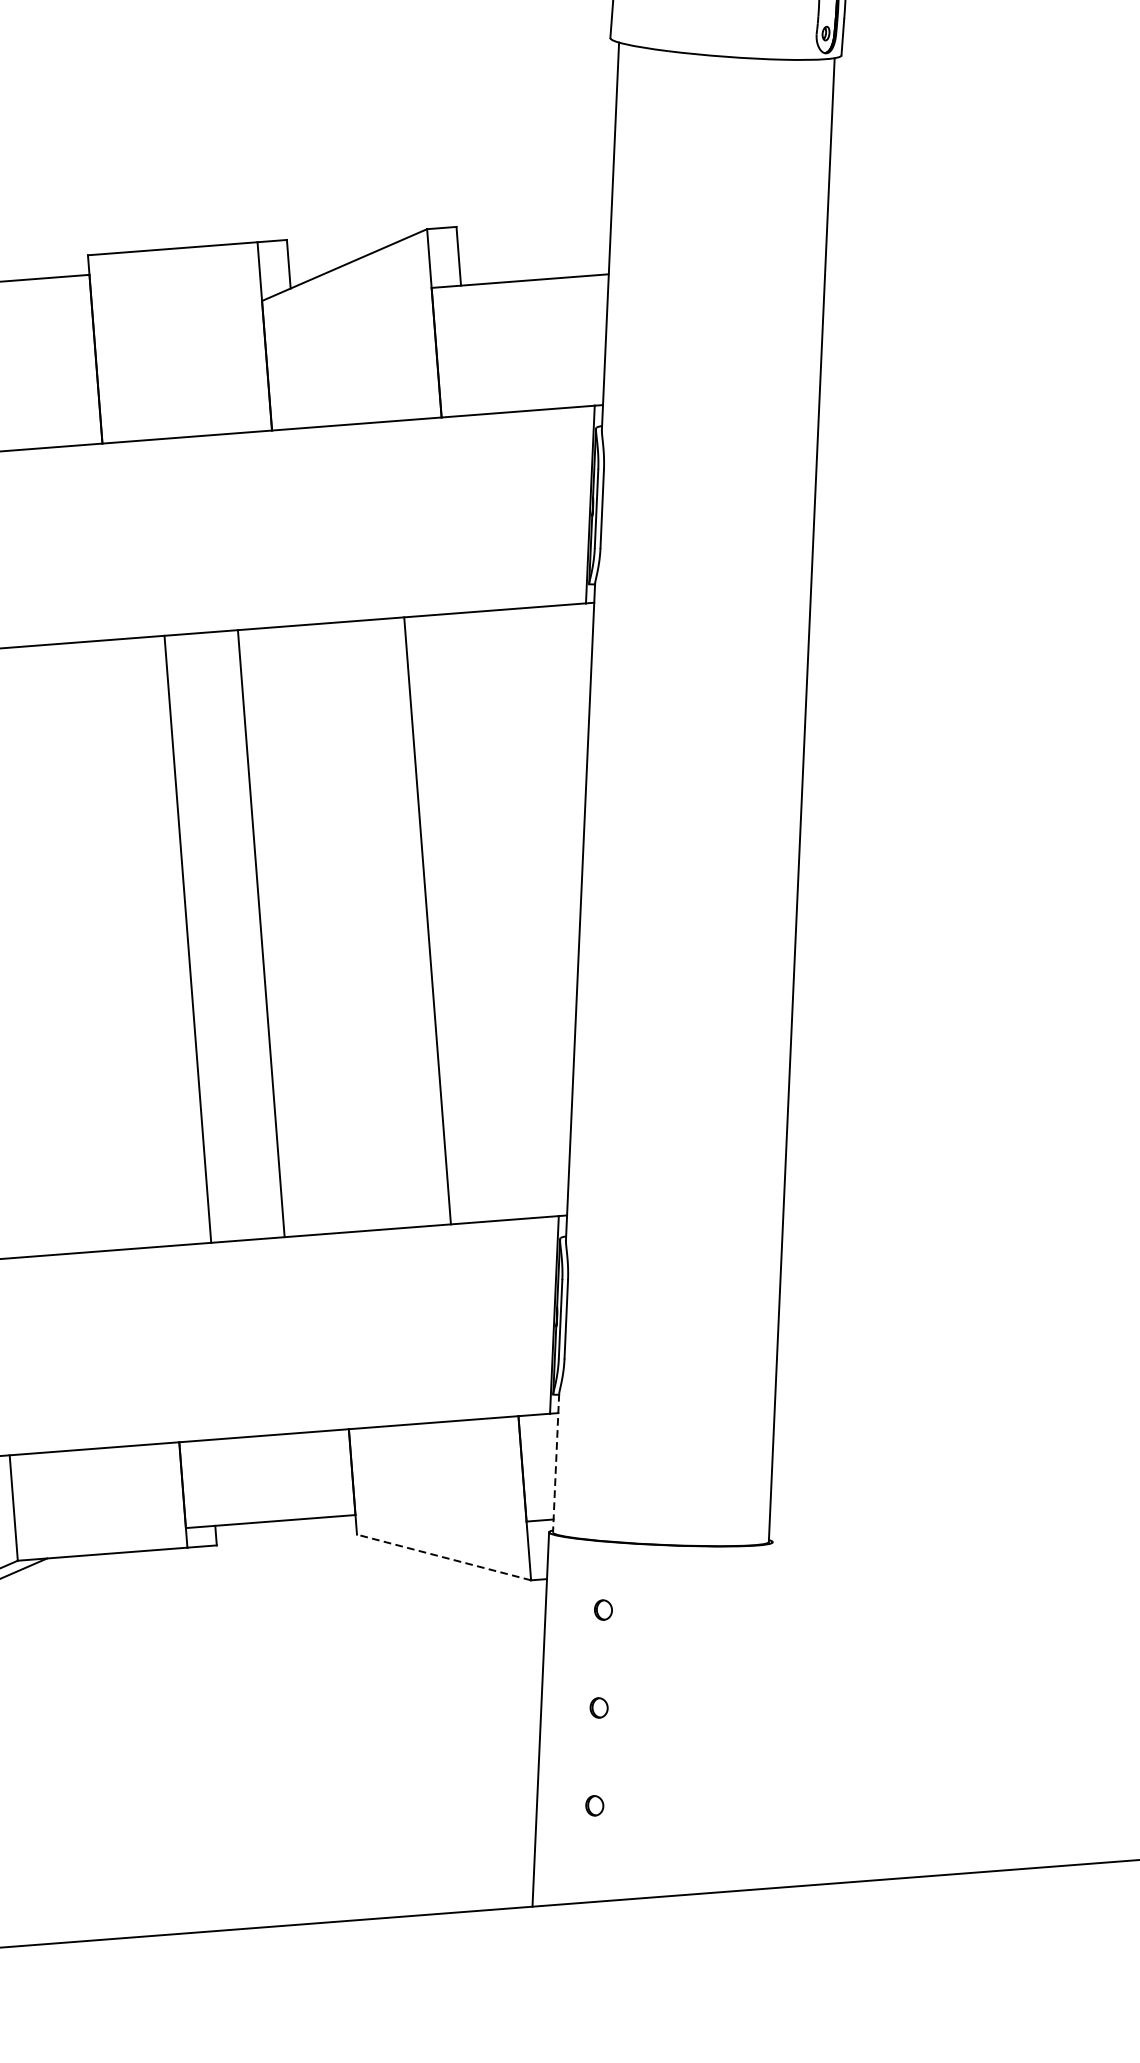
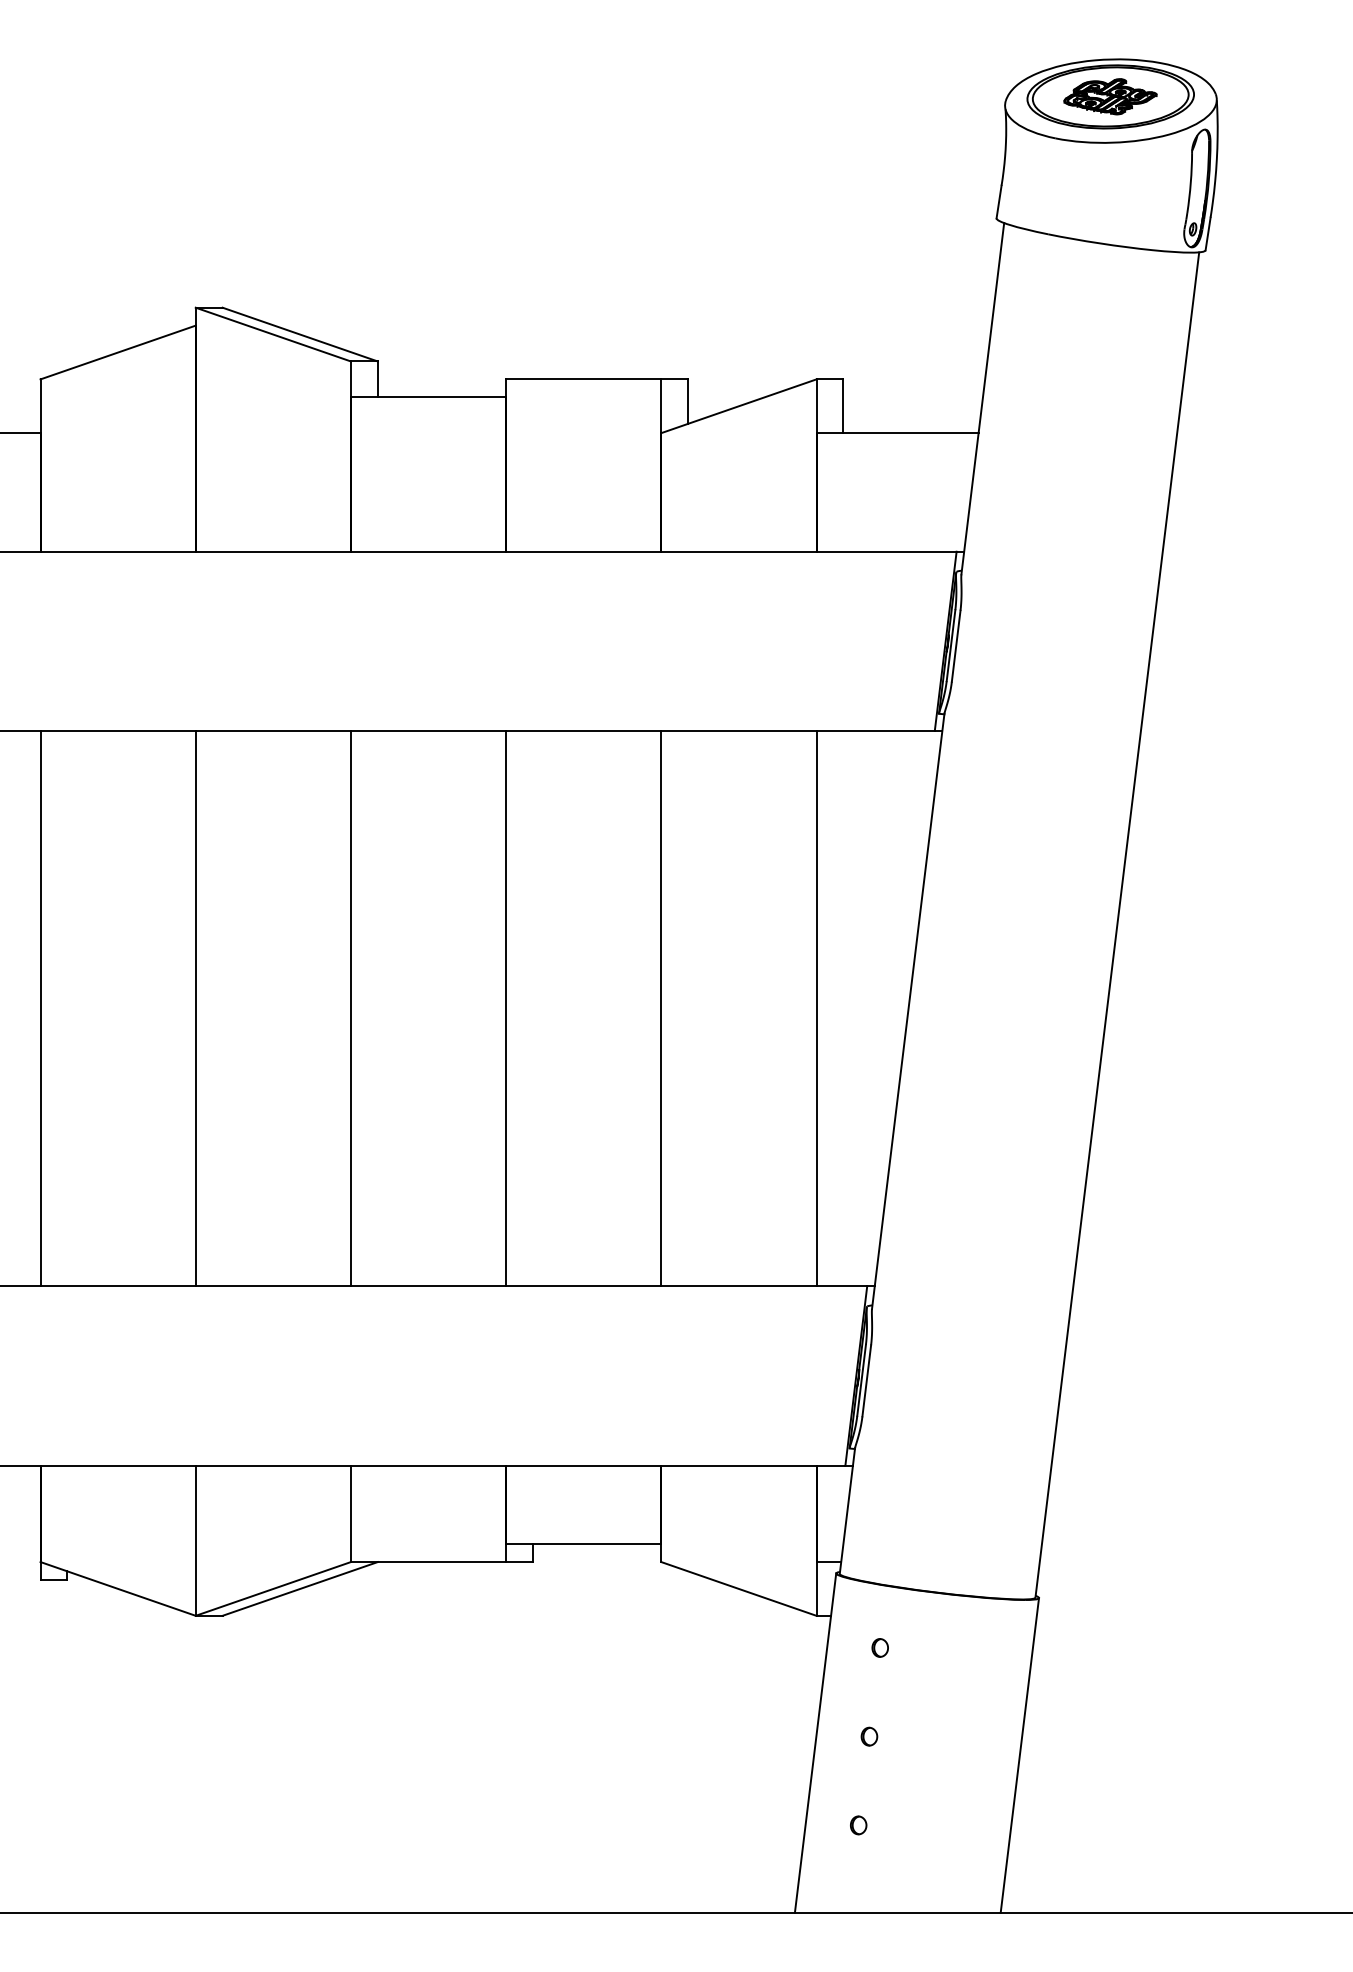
line: (427, 920) -> (816, 1008), moved
line: (261, 933) -> (661, 1008), moved
line: (188, 939) -> (506, 1008), moved
line: (556, 1463) -> (847, 1511), dashed -> solid
line: (443, 1557) -> (738, 1588), dashed -> solid
line: (764, 1715) -> (1019, 1755), added

